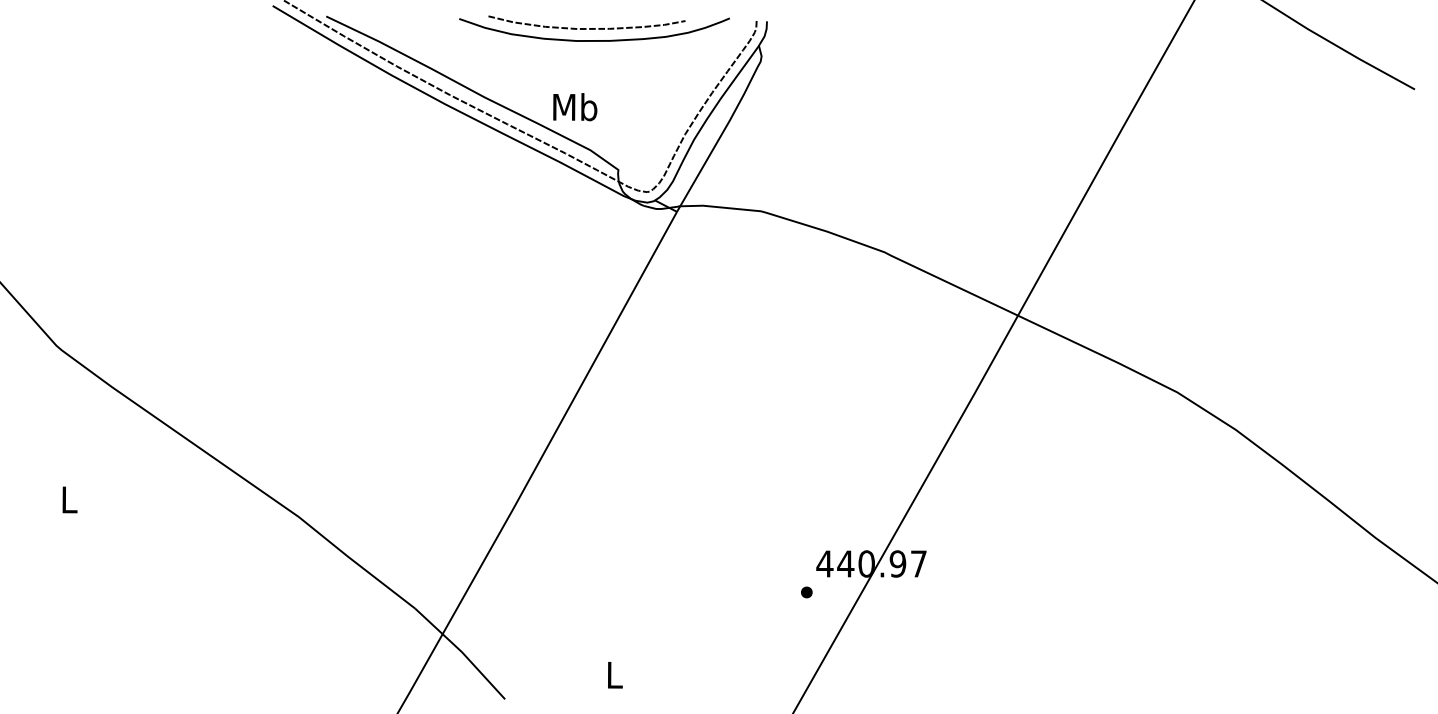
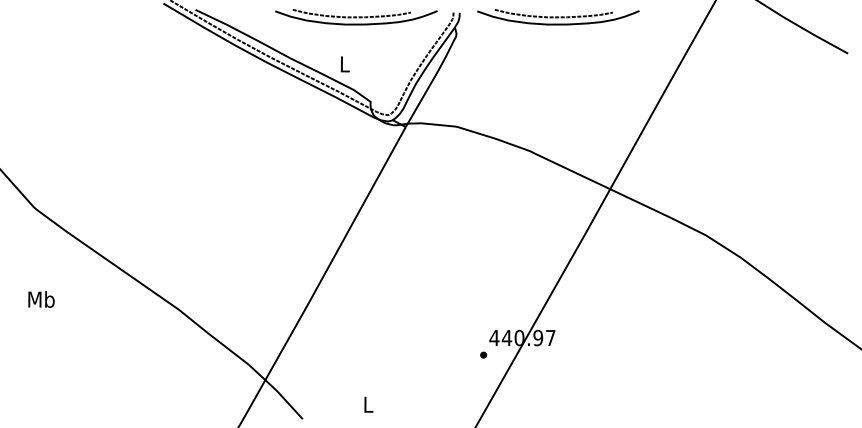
part: (931, 29) -> (558, 17), added
text: (574, 105) -> (344, 63), Mb -> L
text: (69, 499) -> (41, 299), L -> Mb

